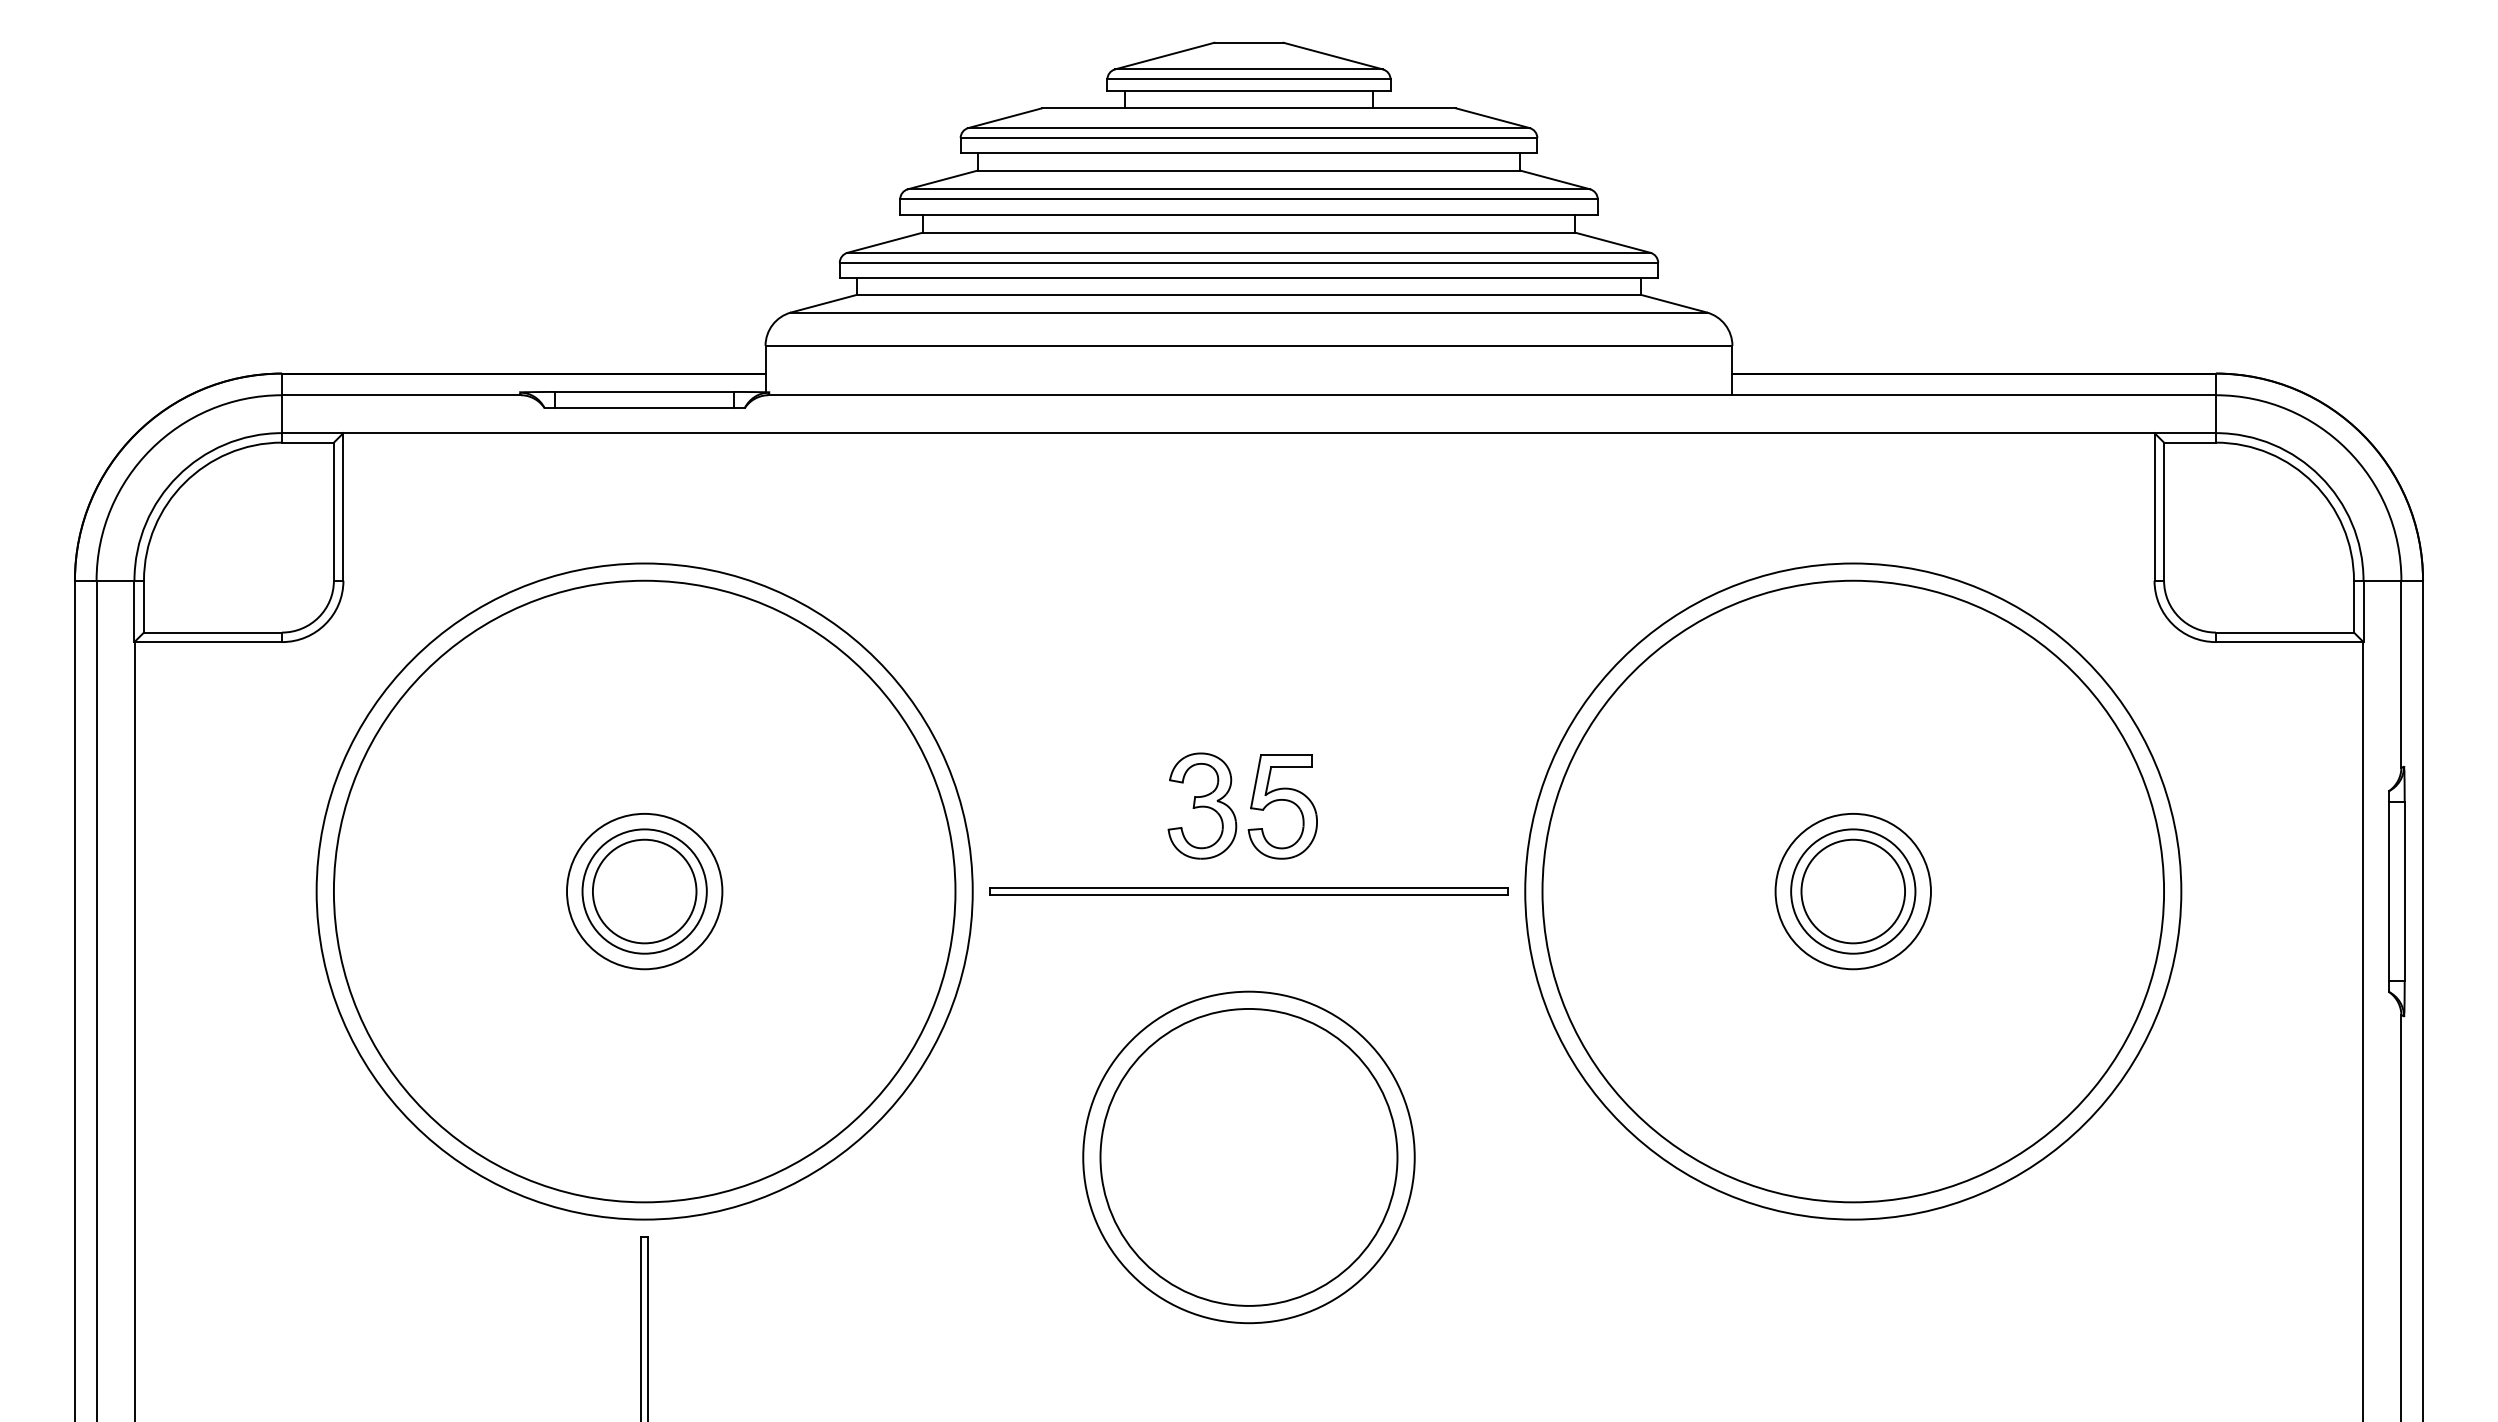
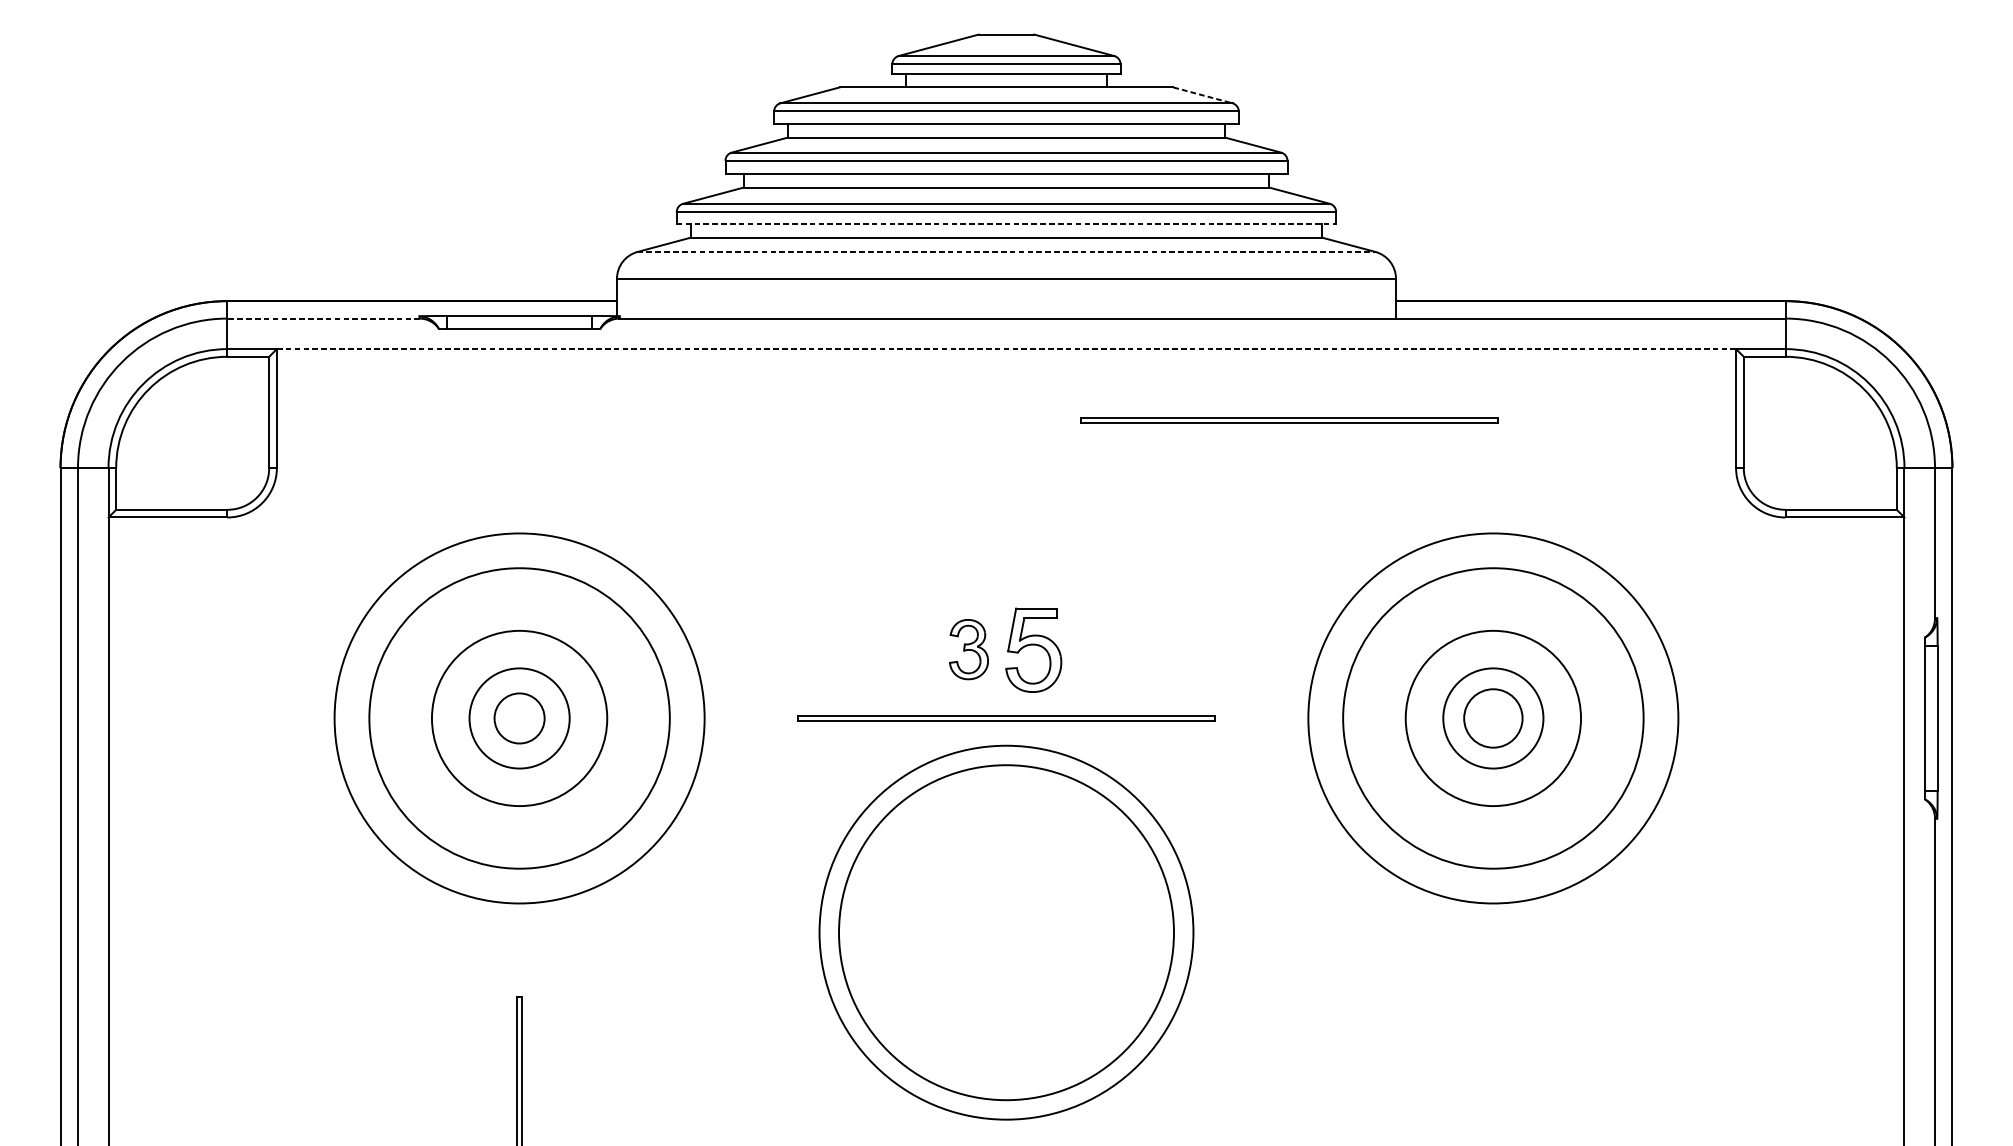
line: (1493, 118) -> (1203, 95), solid -> dashed
line: (1249, 277) -> (1006, 223), solid -> dashed
line: (1249, 312) -> (1006, 251), solid -> dashed
line: (401, 395) -> (323, 318), solid -> dashed
line: (1249, 433) -> (1006, 349), solid -> dashed
part: (1599, 521) -> (1288, 420), added
part: (1202, 805) -> (969, 649), size x0.7
circle: (644, 891) -> (519, 718), size x0.6
circle: (644, 891) -> (519, 718), size x0.6
circle: (644, 891) -> (519, 718), size x0.7
circle: (644, 891) -> (519, 718), size x1.4
circle: (1852, 891) -> (1492, 718), size x1.4
circle: (1853, 891) -> (1493, 718), size x0.6
circle: (1853, 891) -> (1493, 718), size x0.7
circle: (1853, 891) -> (1493, 718), size x0.7
circle: (1248, 1156) -> (1006, 931), size x1.4
circle: (1248, 1157) -> (1006, 932), size x1.4

